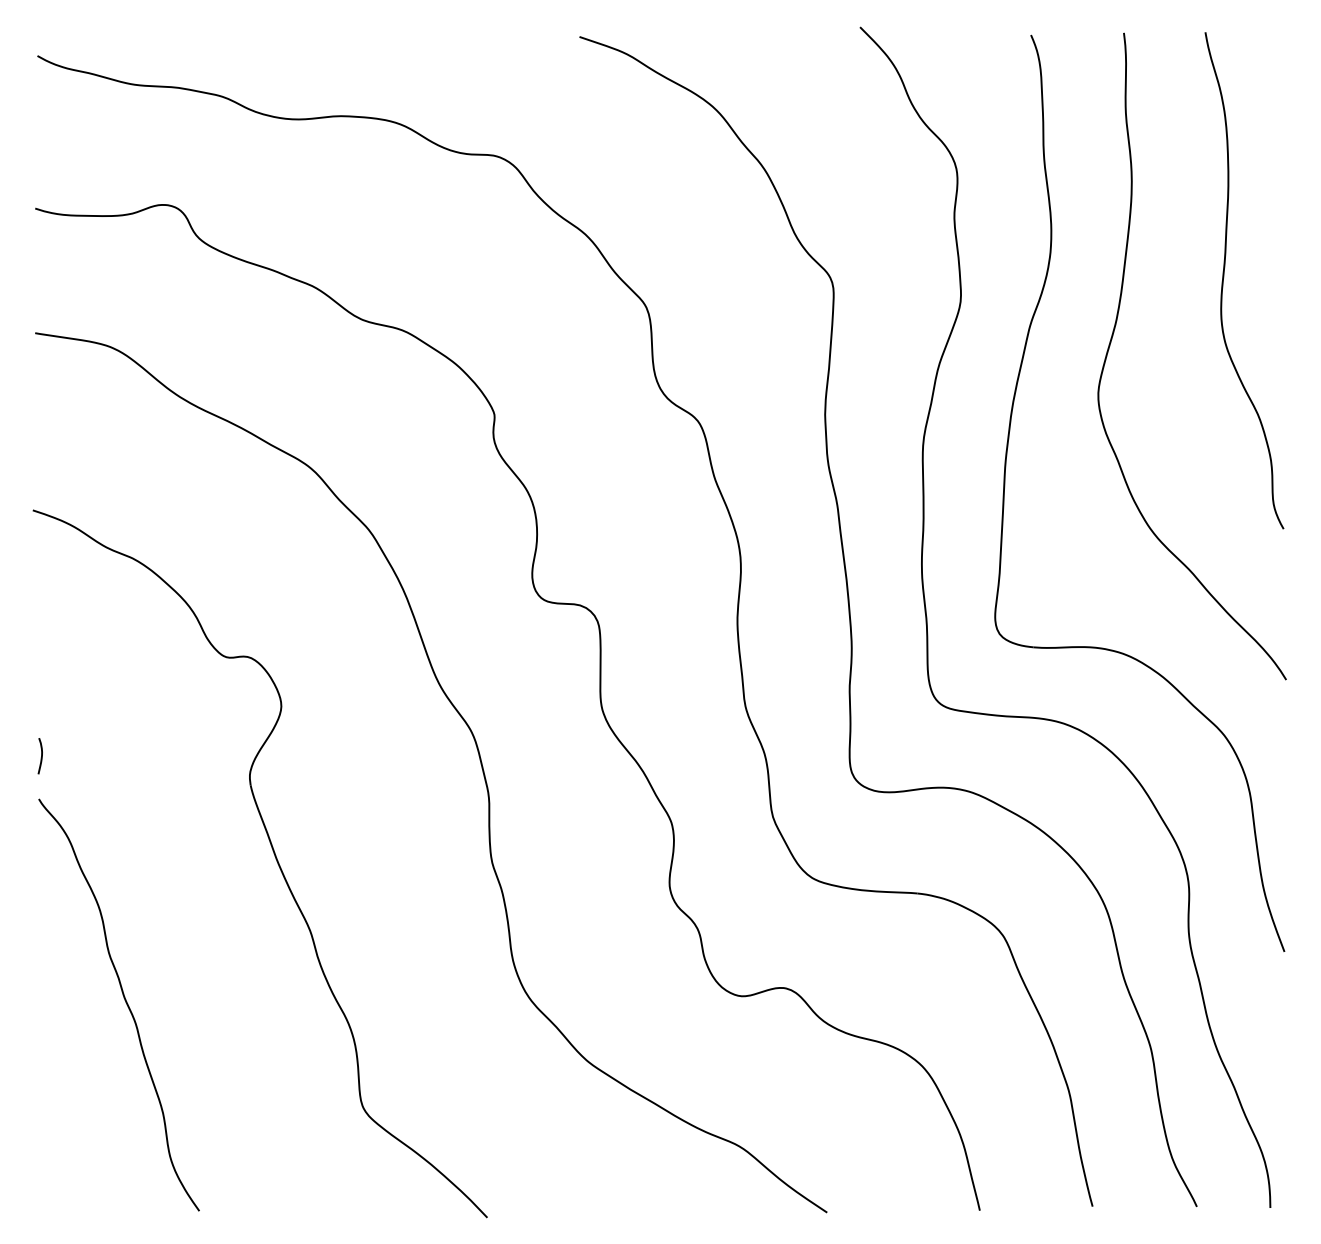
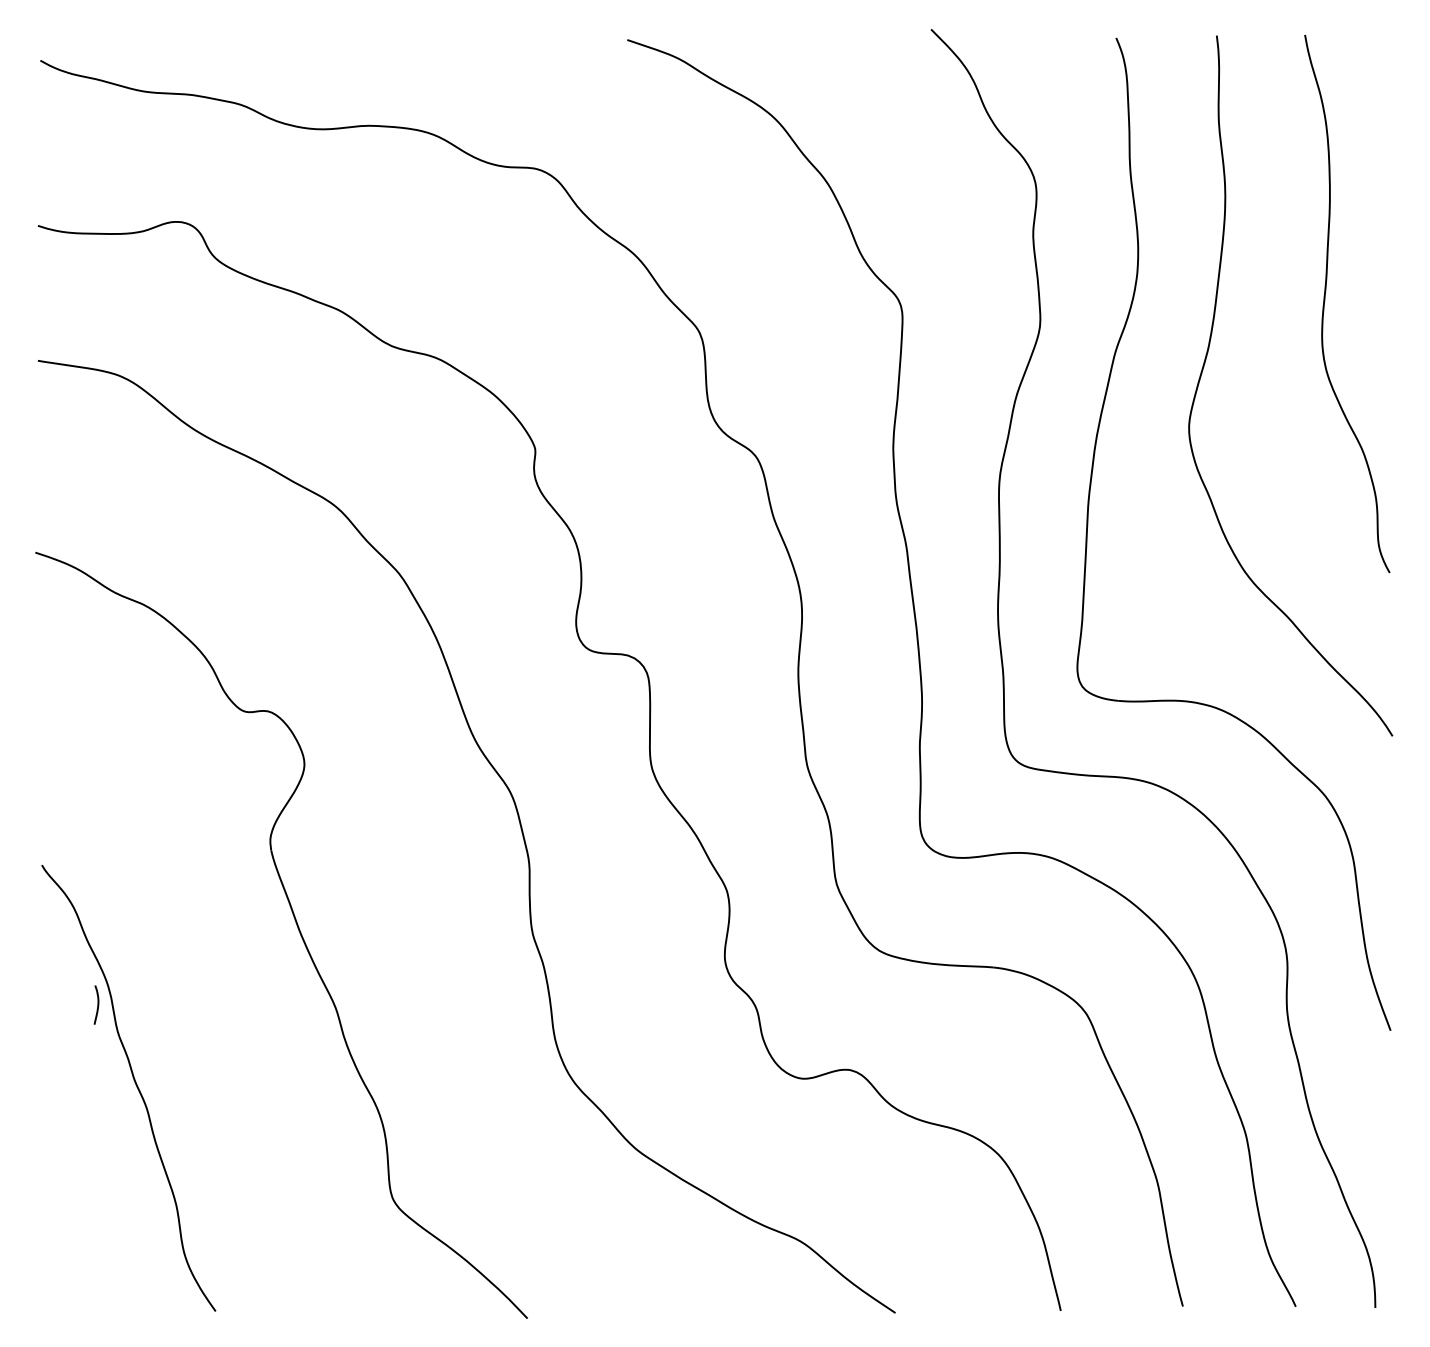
curve: (40, 757) -> (96, 1006), moved

